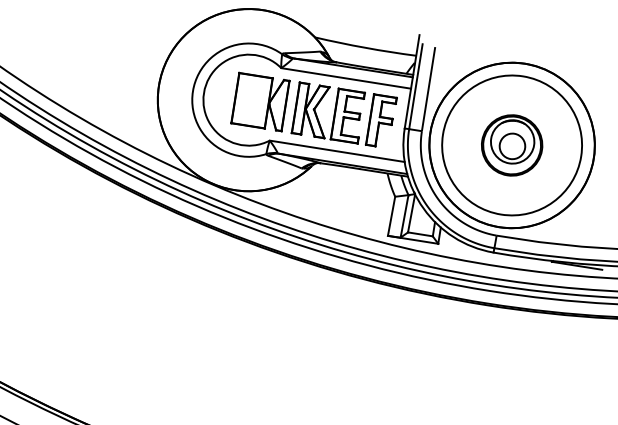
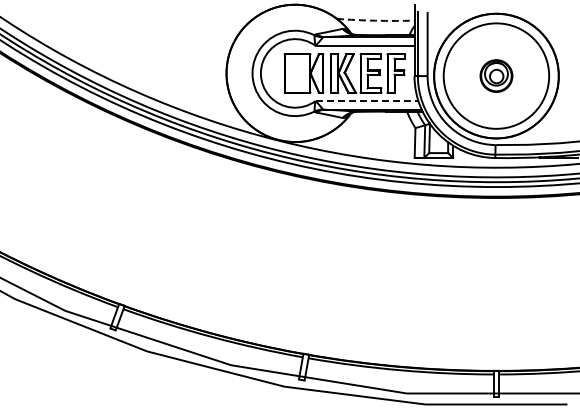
arc: (365, 47) -> (375, 20), solid -> dashed
part: (512, 144) -> (496, 75), size x0.7
line: (337, 151) -> (367, 101), solid -> dashed

